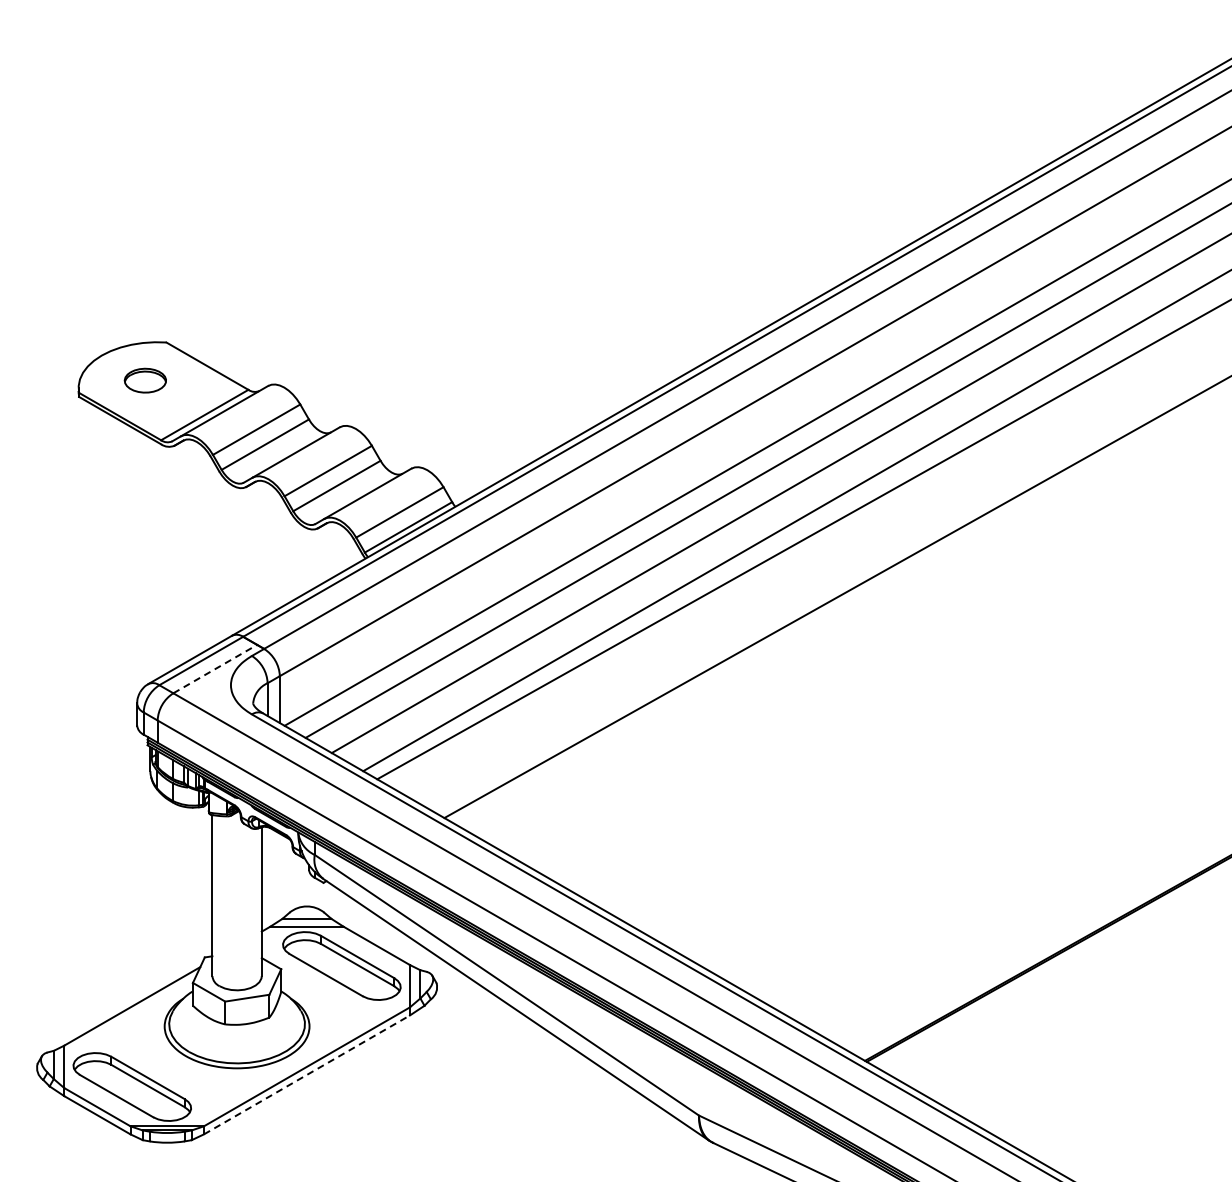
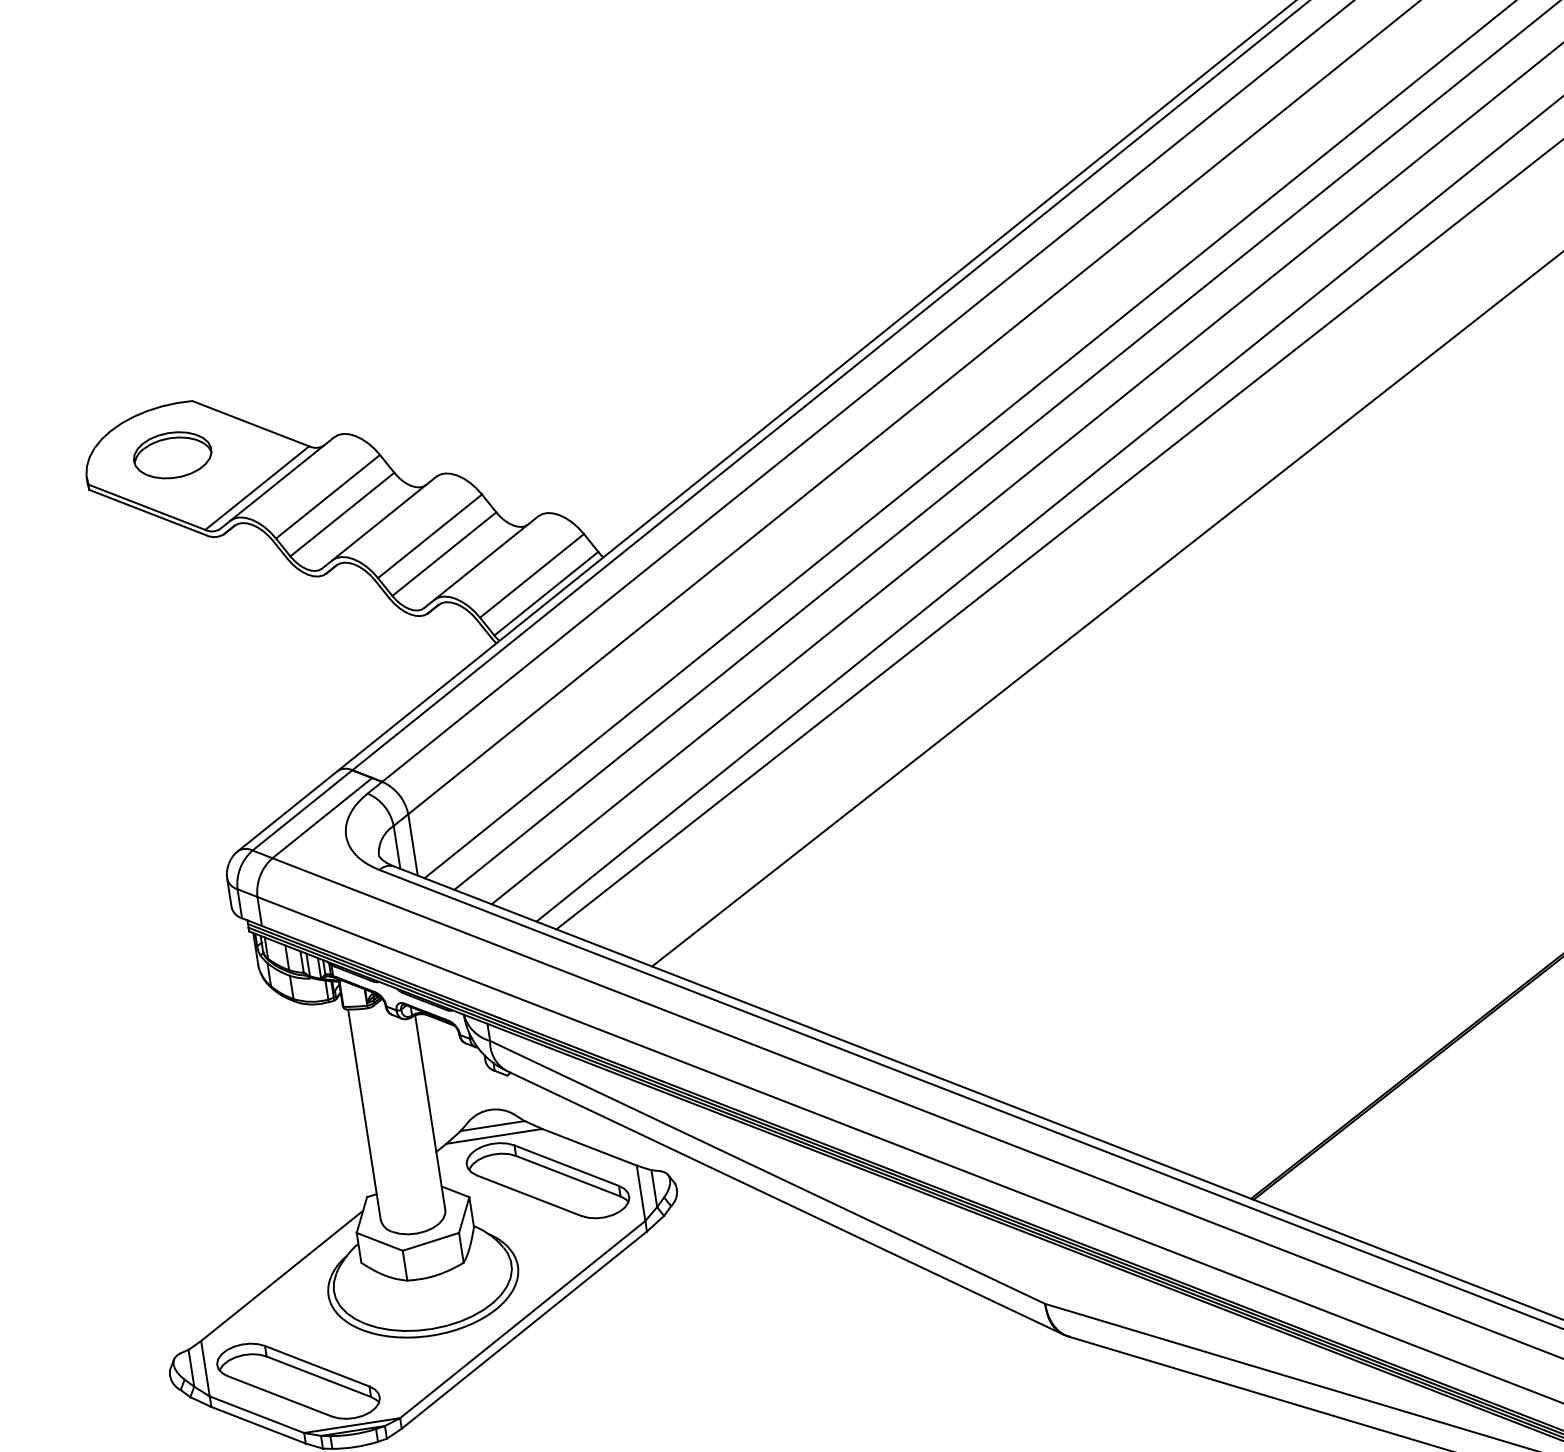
part: (145, 380) -> (172, 454), size x1.43
line: (215, 668) -> (322, 817), dashed -> solid
line: (306, 1074) -> (523, 1329), dashed -> solid

